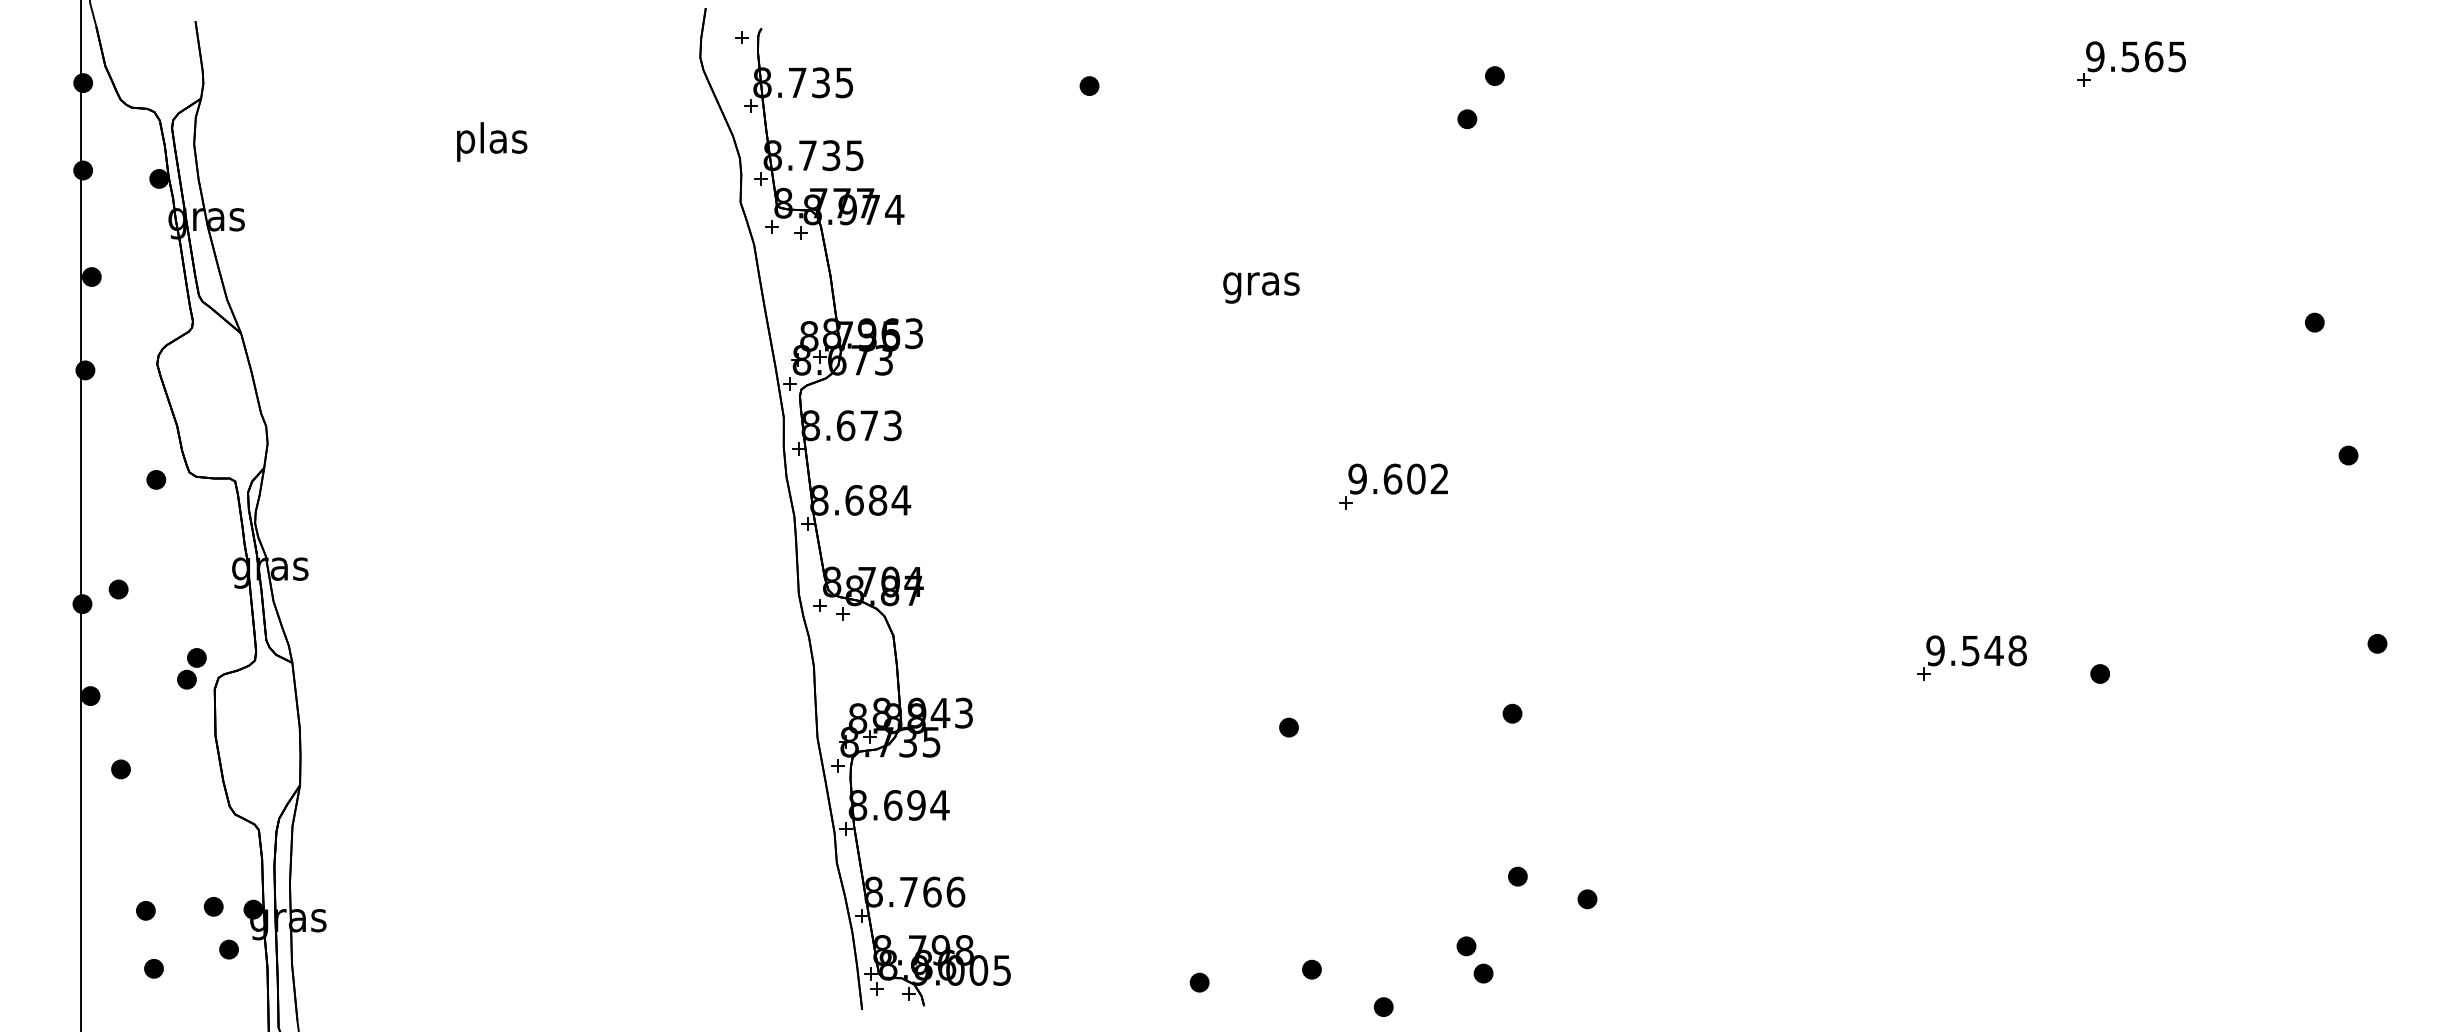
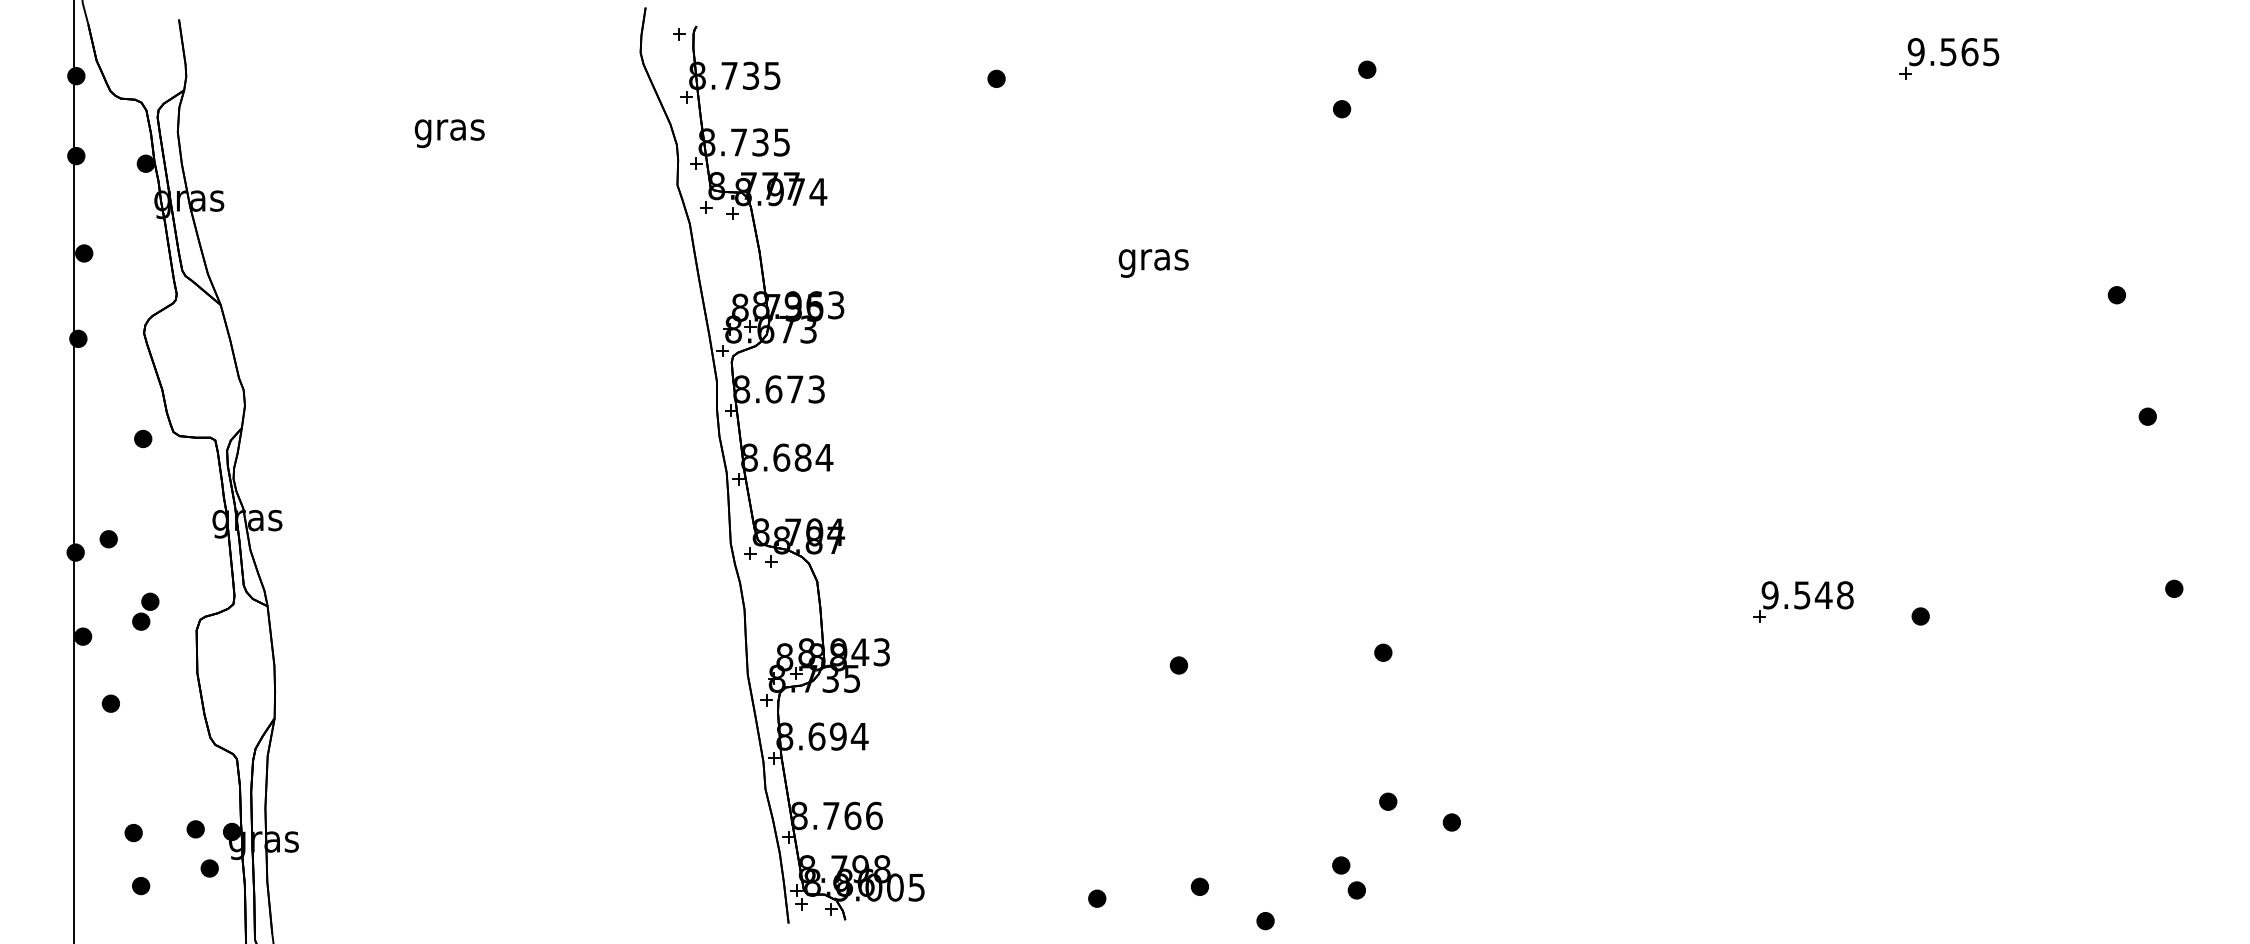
text: (491, 141) -> (449, 129), plas -> gras
part: (1393, 485) -> (1274, 444), removed
part: (191, 668) -> (145, 611), moved

